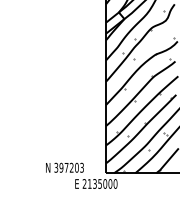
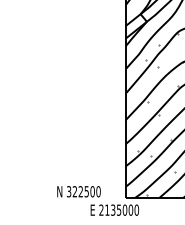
text: (71, 167) -> (86, 191), 397203 -> 322500

